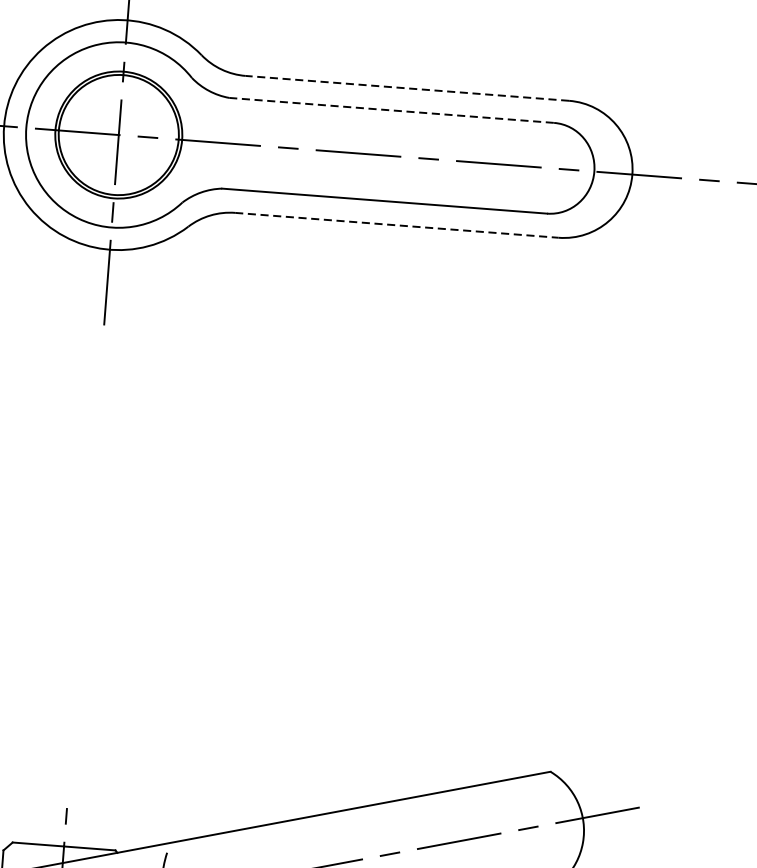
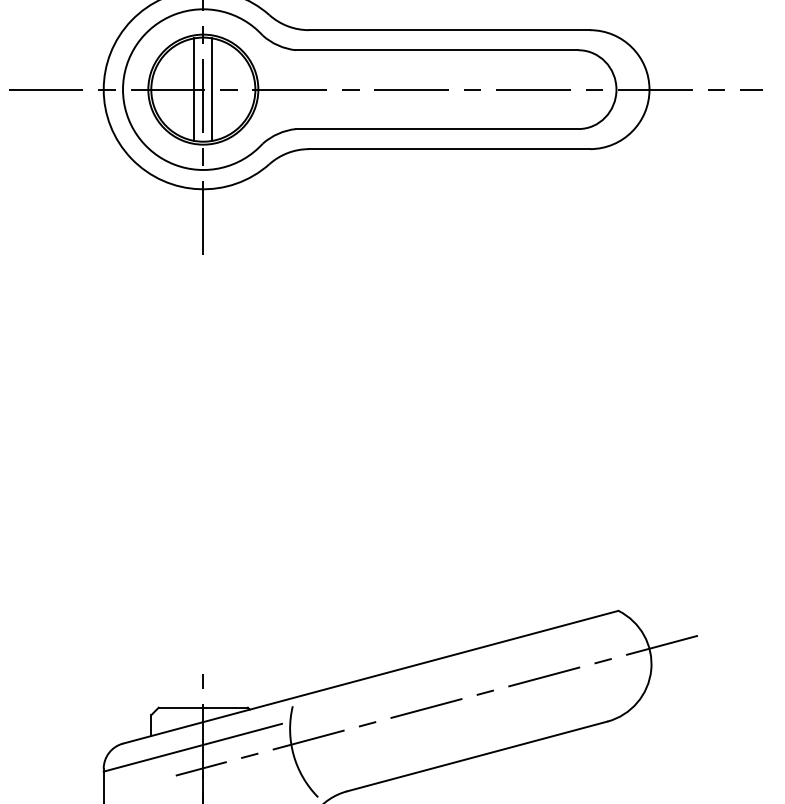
line: (407, 88) -> (449, 30), dashed -> solid
line: (391, 110) -> (437, 50), dashed -> solid
line: (108, 134) -> (194, 89), added
line: (129, 135) -> (212, 89), added
line: (398, 225) -> (450, 149), dashed -> solid

